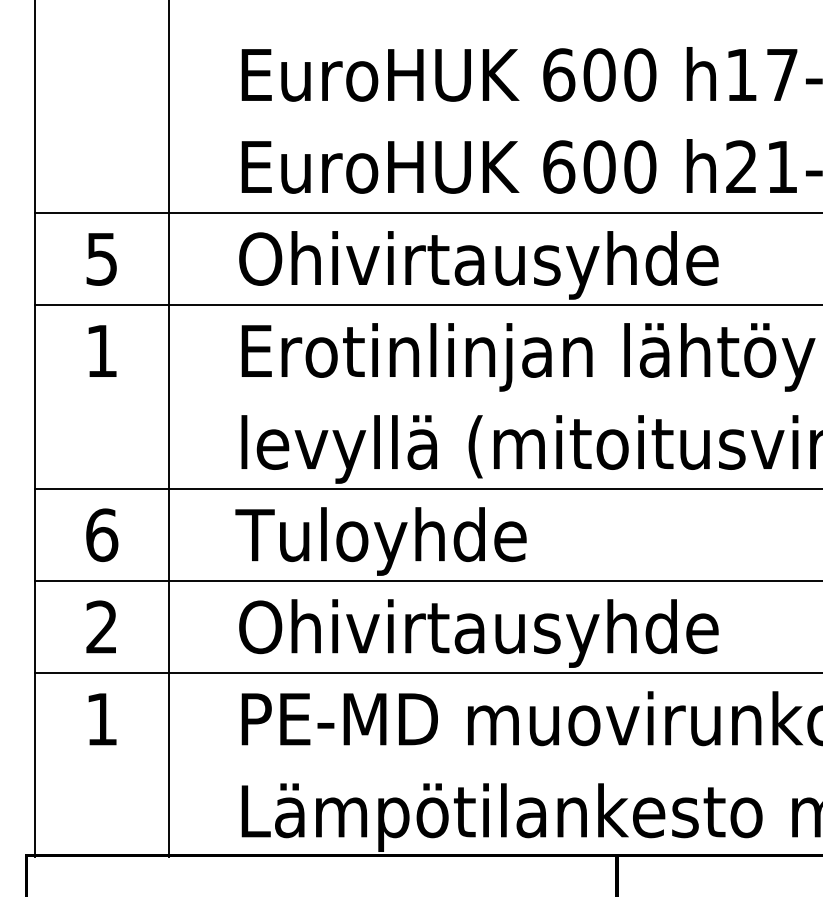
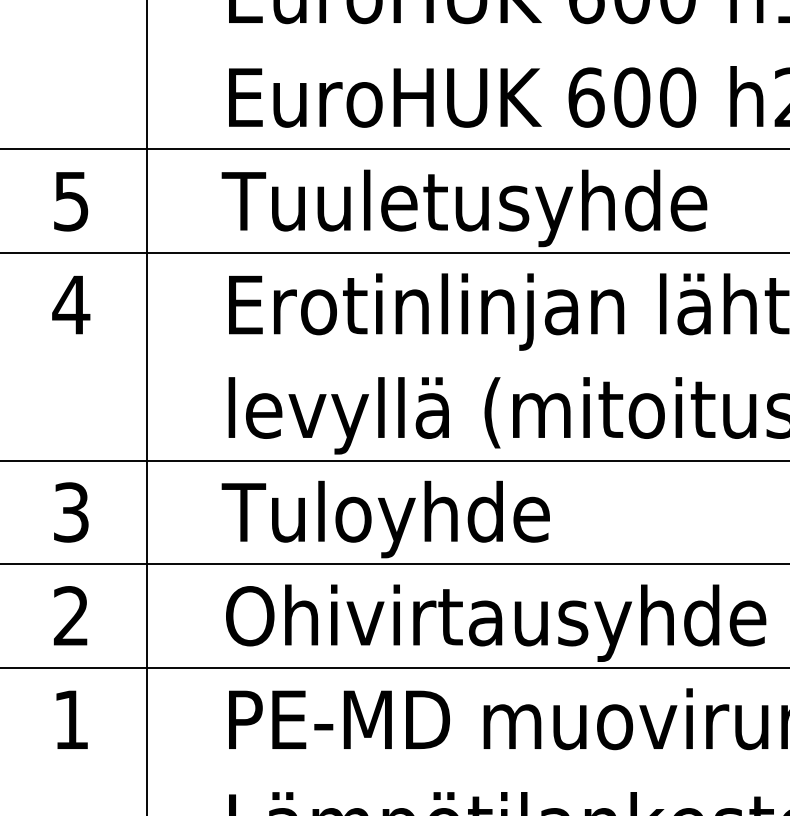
text: (476, 265) -> (493, 208), Ohivirtausyhde -> Tuuletusyhde
text: (101, 350) -> (70, 304), 1 -> 4
text: (102, 535) -> (71, 512), 6 -> 3

